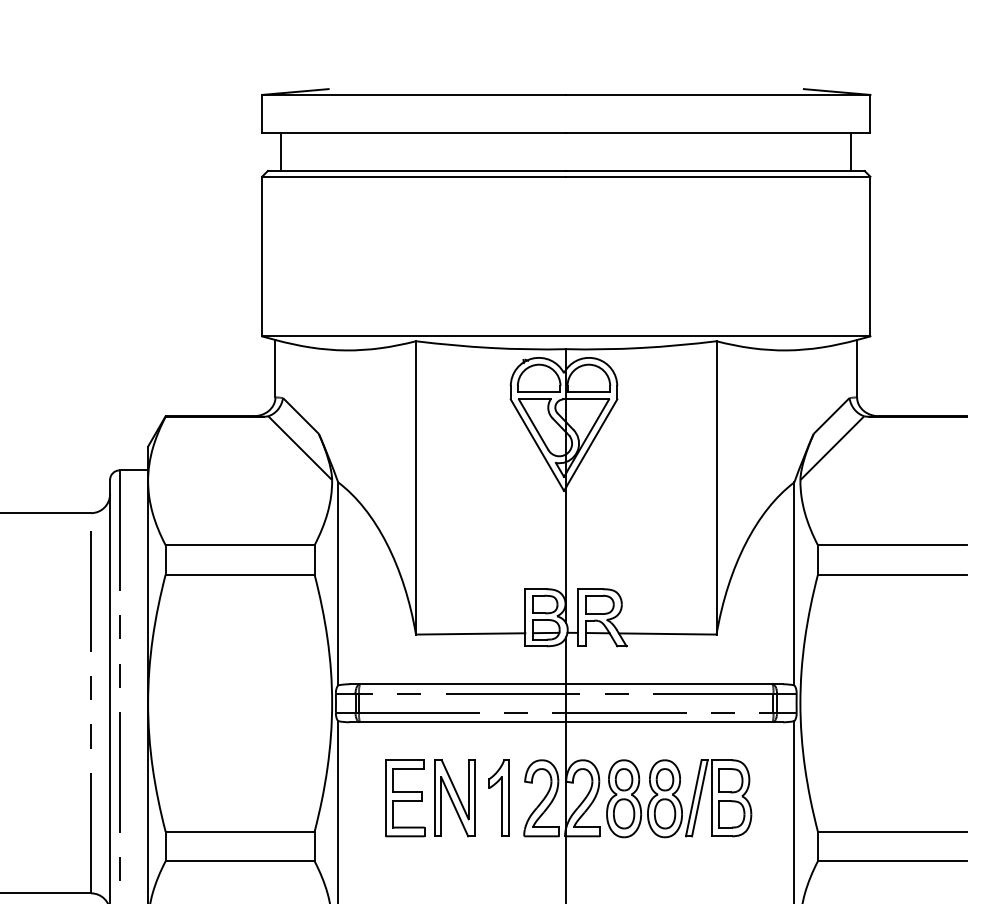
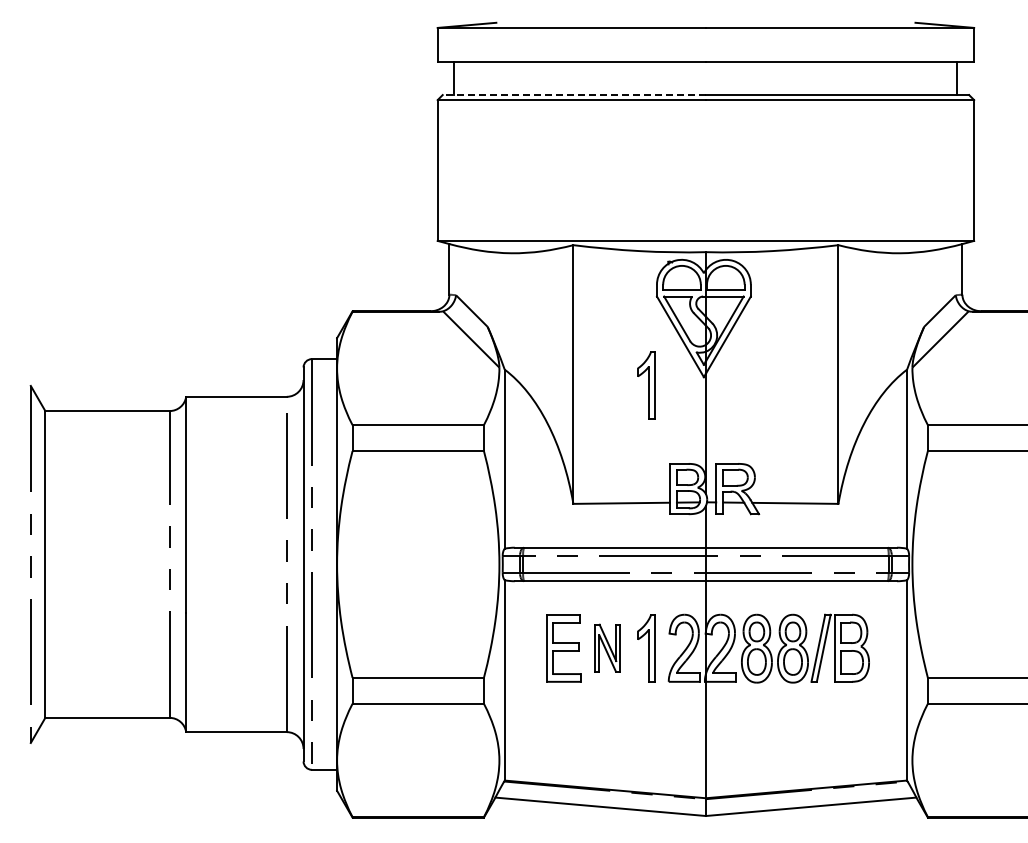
line: (417, 171) -> (574, 95), solid -> dashed
part: (498, 500) -> (646, 385), added
part: (454, 797) -> (607, 647), size x0.7

